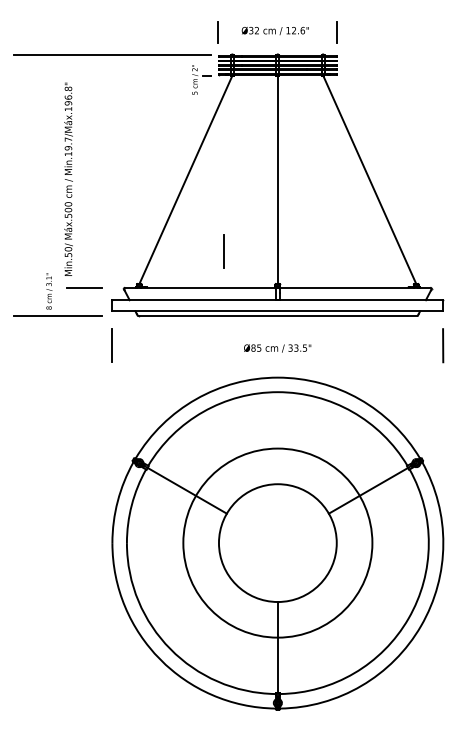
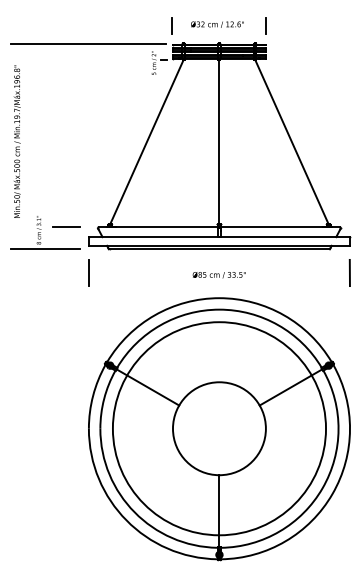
text: (68, 178) -> (17, 141), moved
line: (223, 251) -> (176, 198), removed
circle: (277, 543) -> (219, 429), size x1.43

